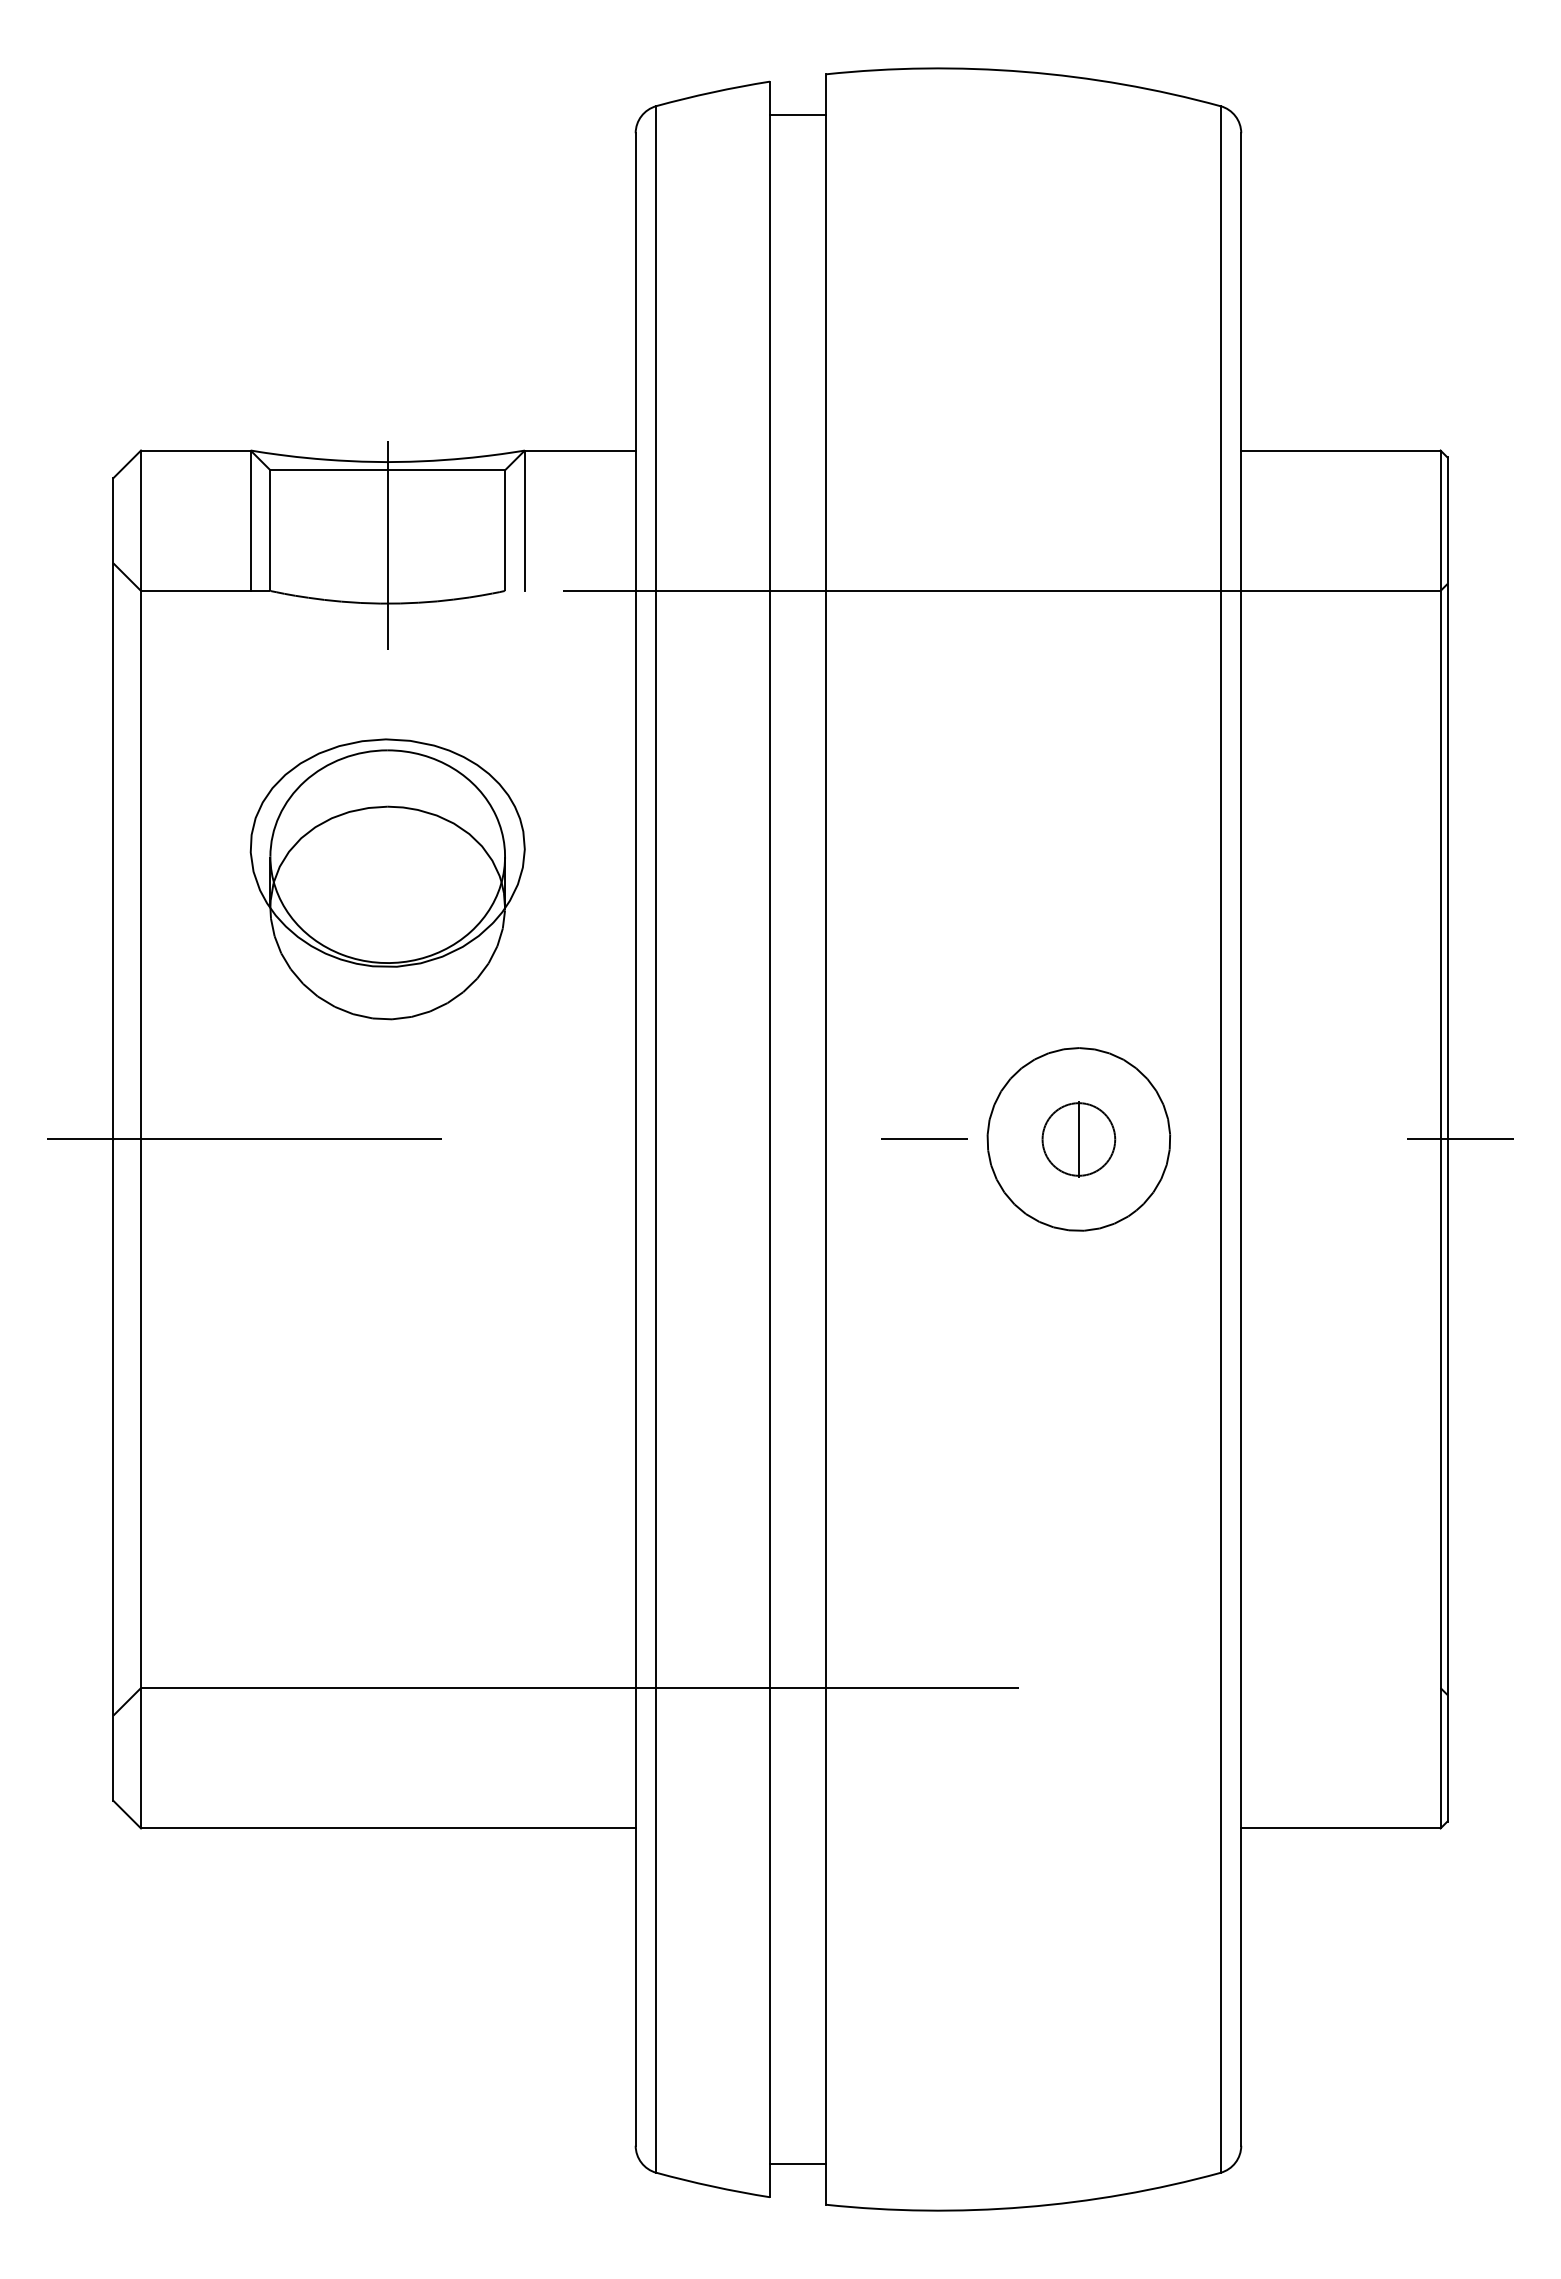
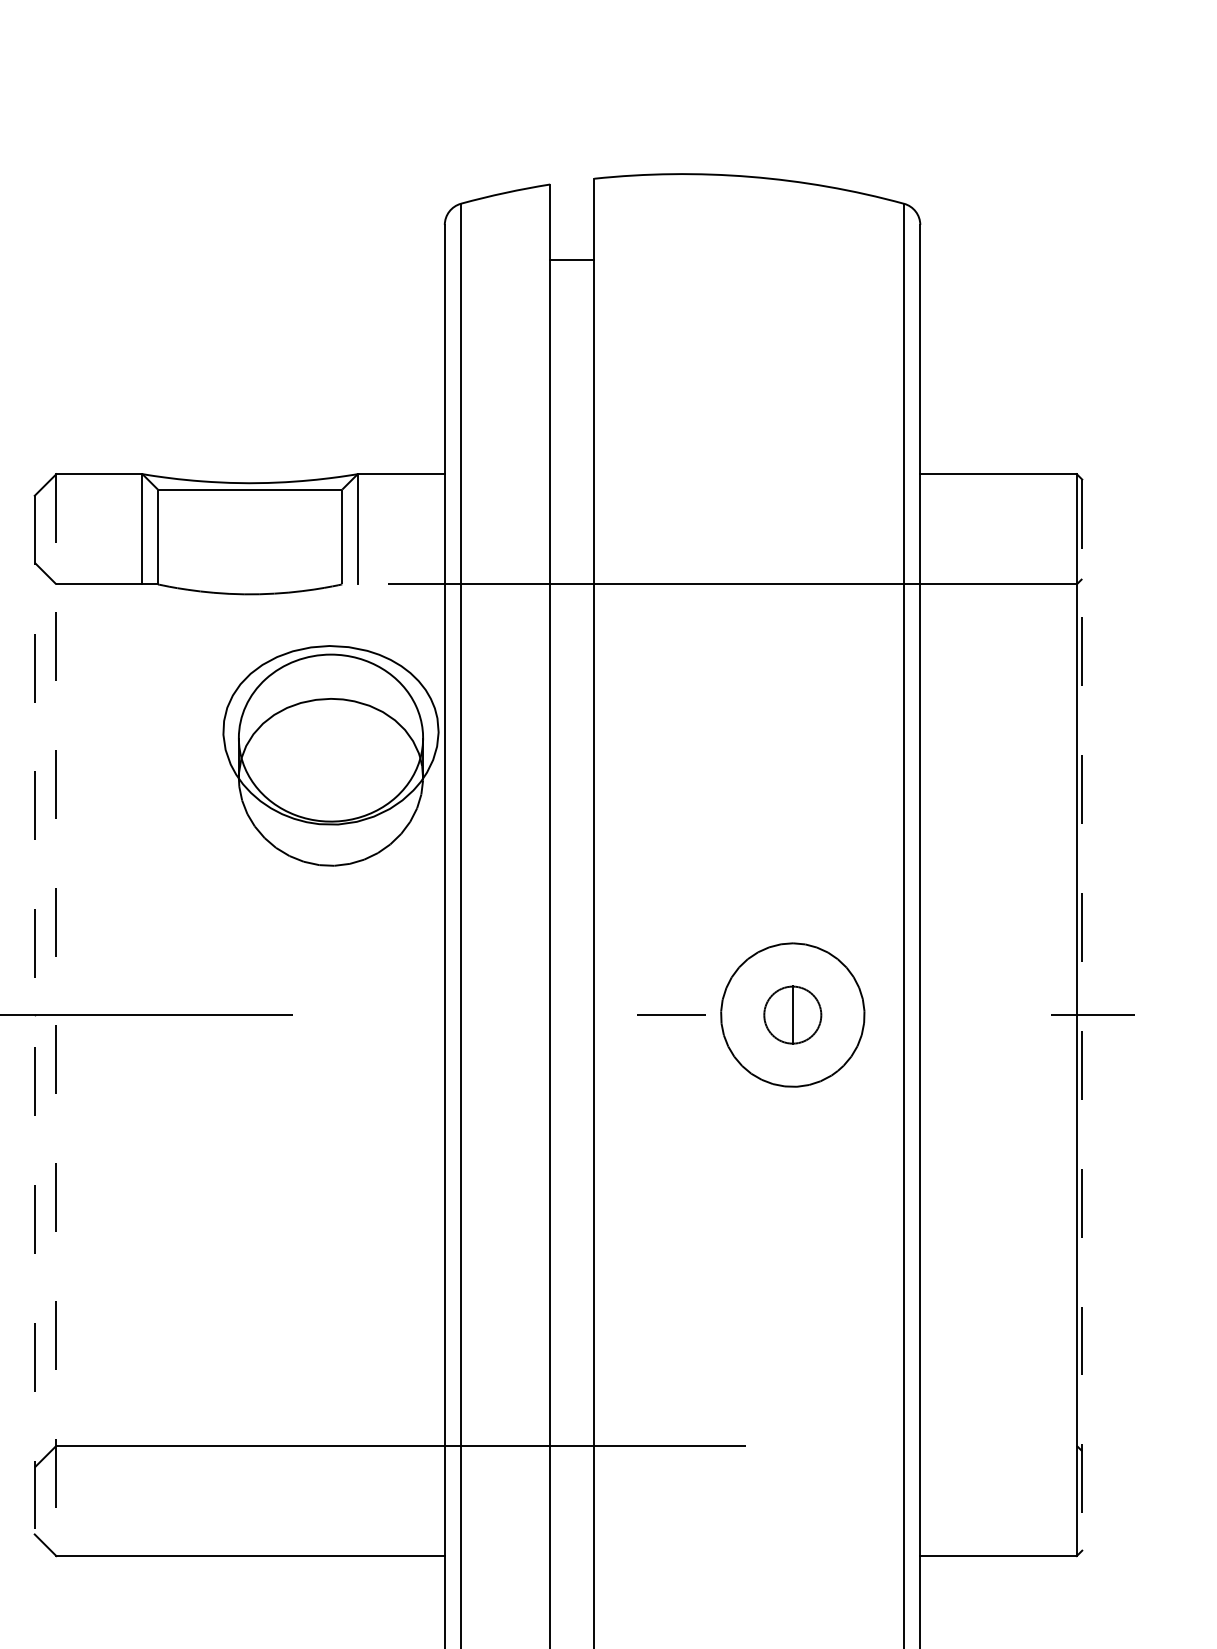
line: (797, 115) -> (571, 260), moved
line: (387, 545) -> (249, 548), removed
part: (387, 879) -> (330, 756), moved
line: (113, 1139) -> (34, 1015), solid -> dashed
line: (141, 1139) -> (56, 1015), solid -> dashed
line: (1447, 1139) -> (1082, 1015), solid -> dashed

